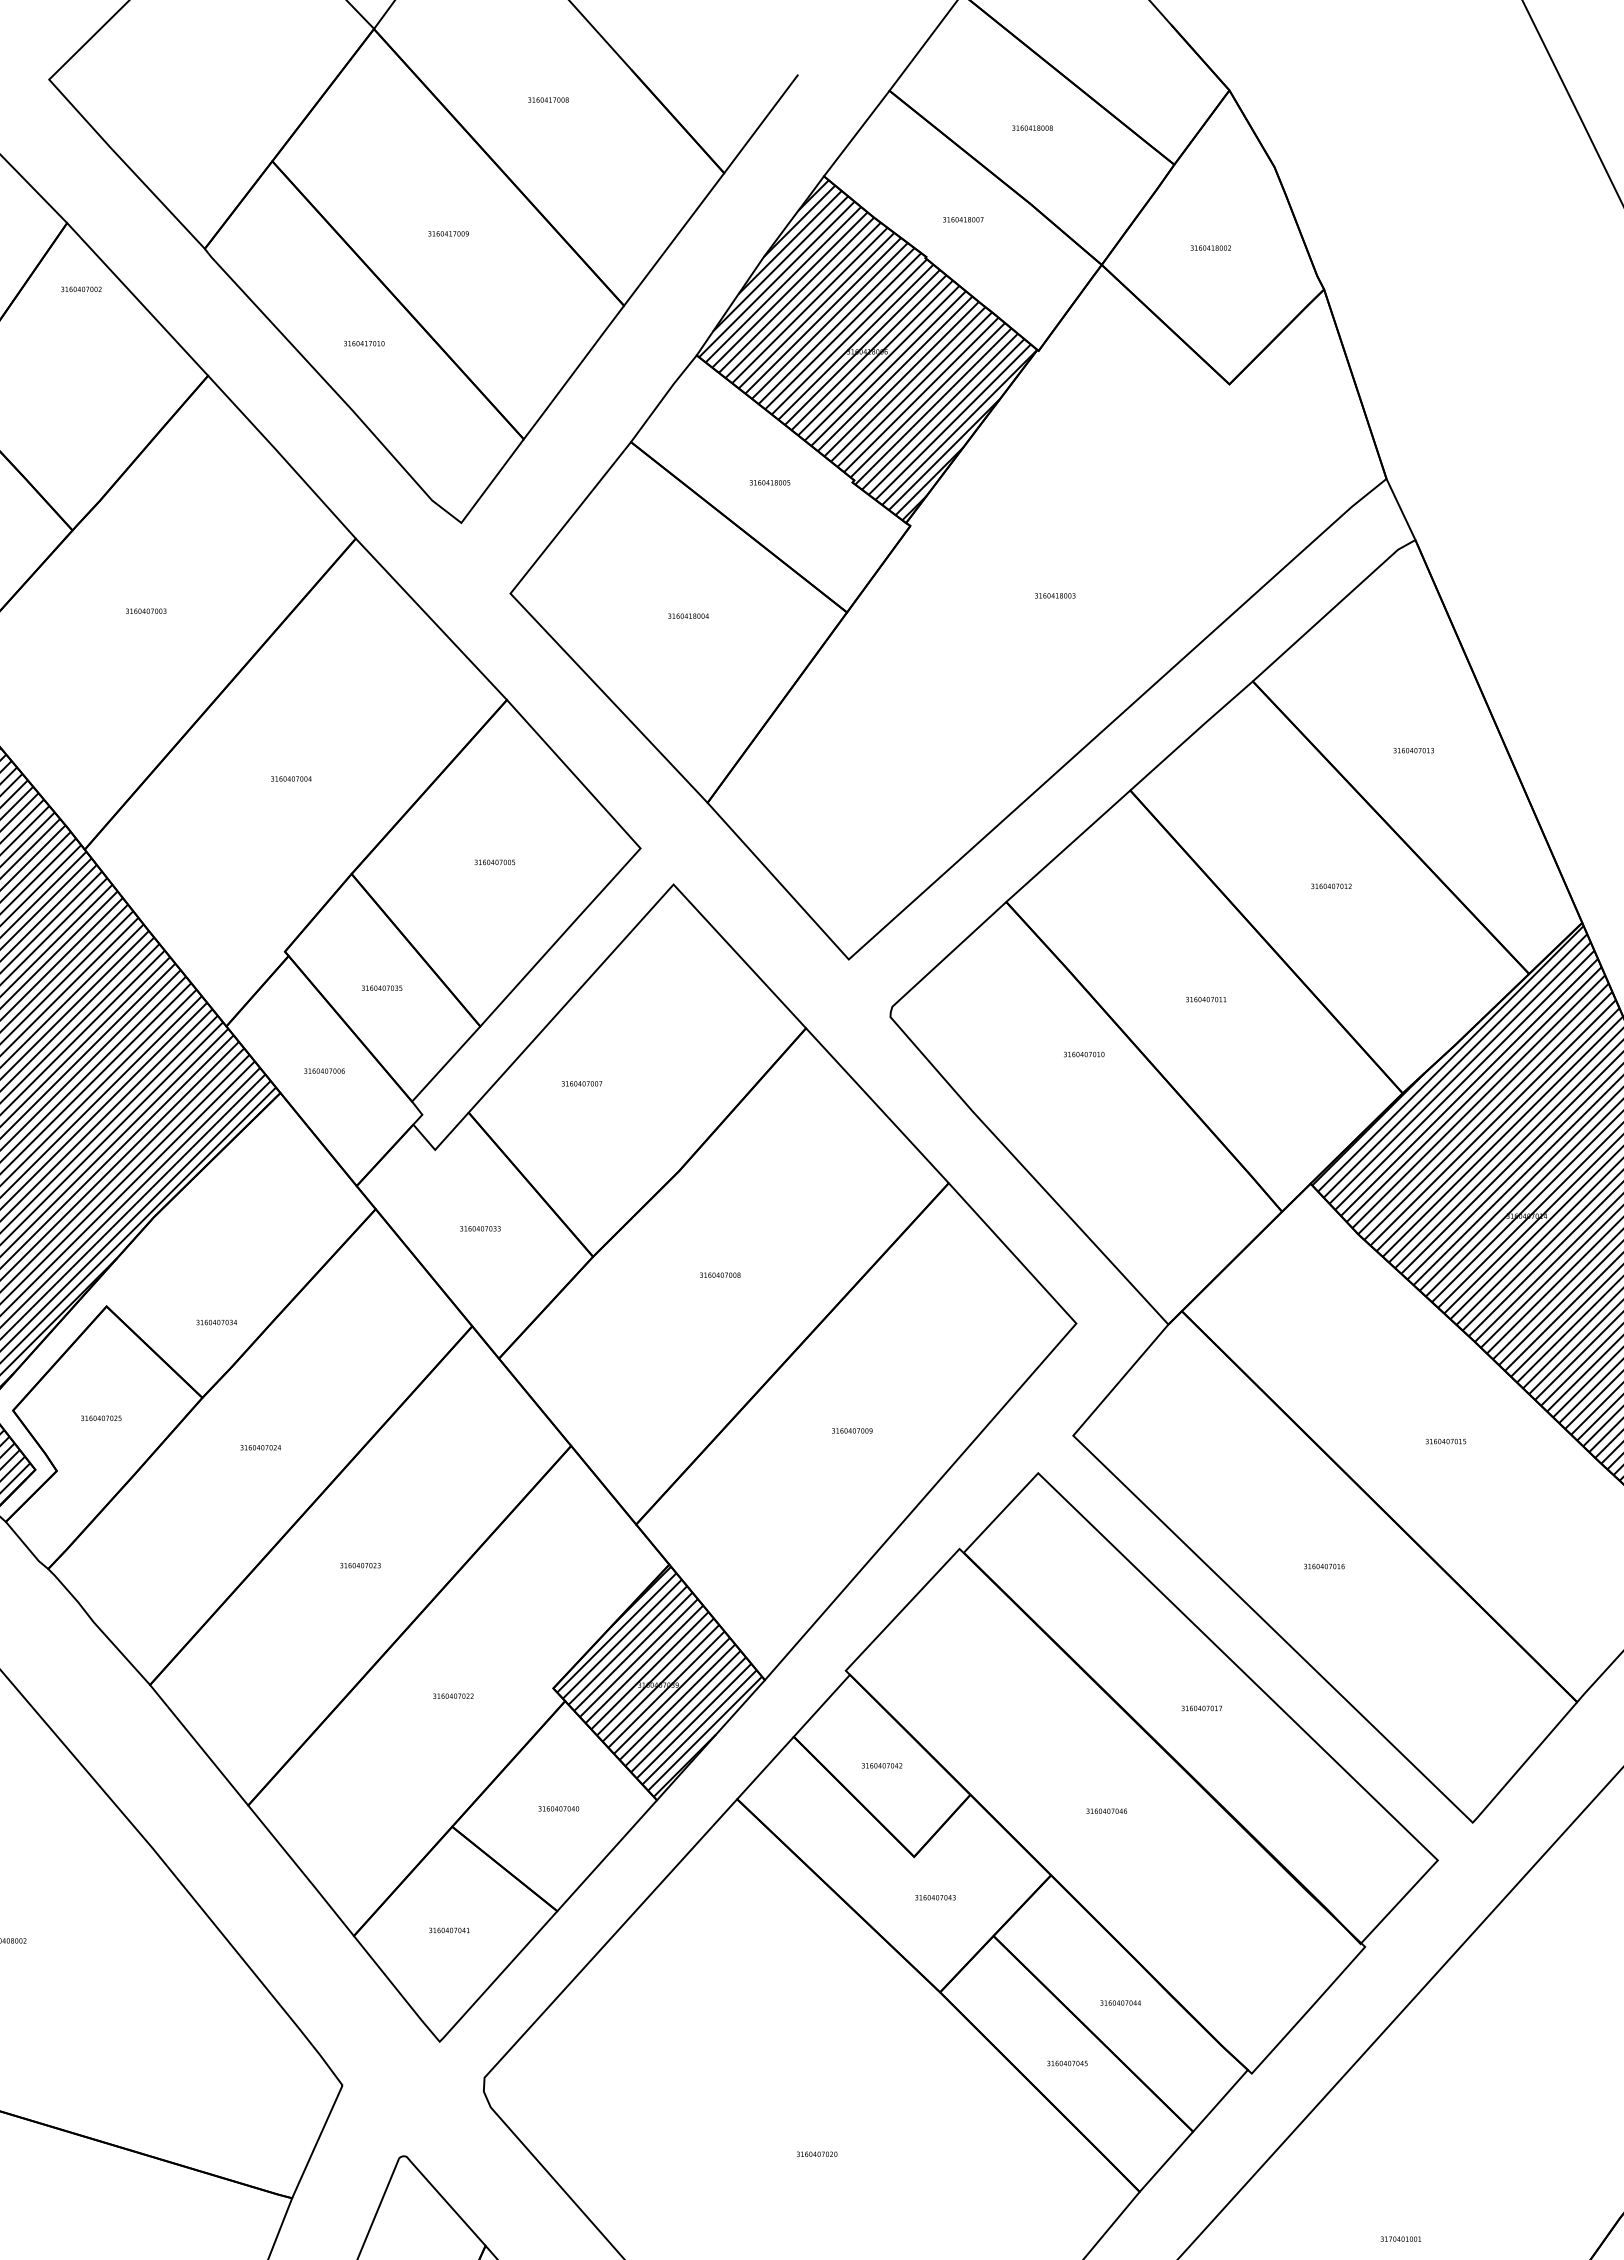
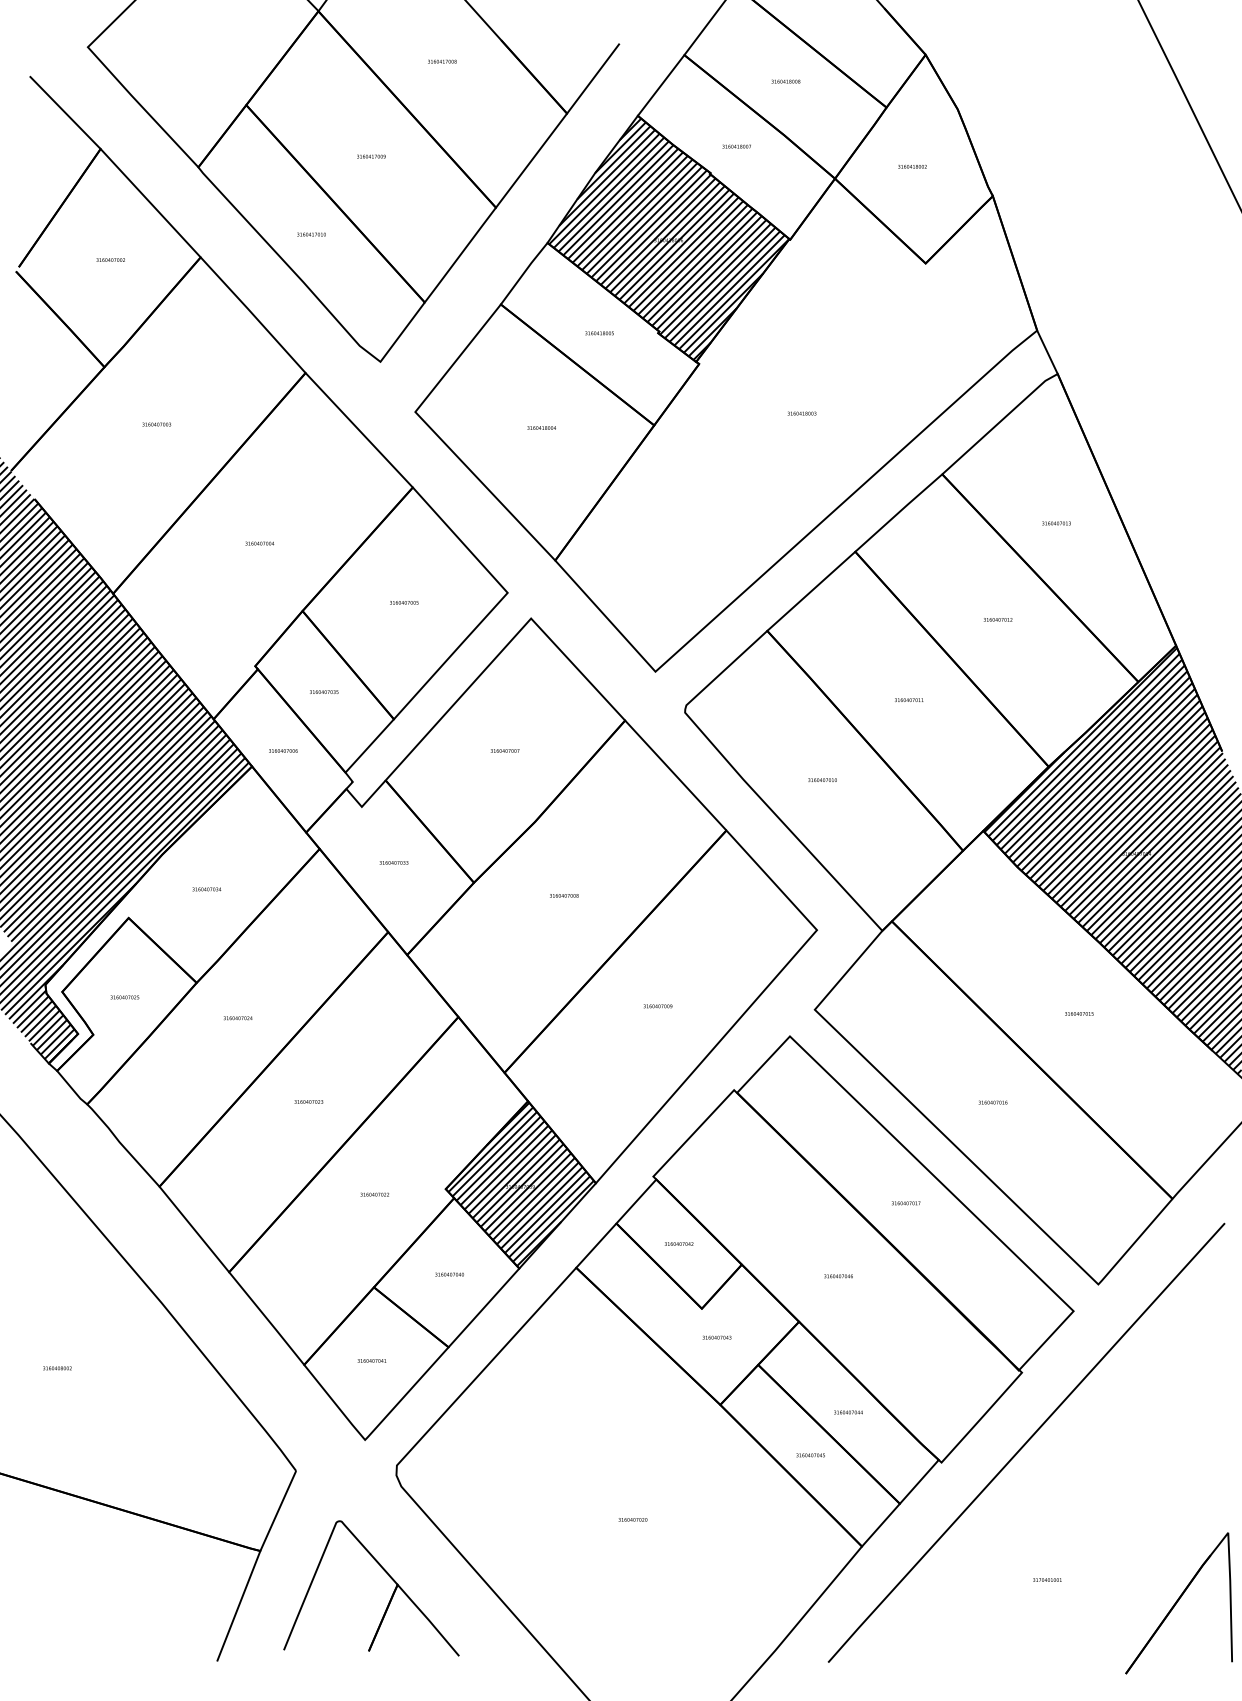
text: (81, 288) -> (110, 259), moved
text: (1084, 1053) -> (822, 779), moved
text: (581, 1083) -> (504, 750), moved
text: (216, 1322) -> (206, 889), moved

